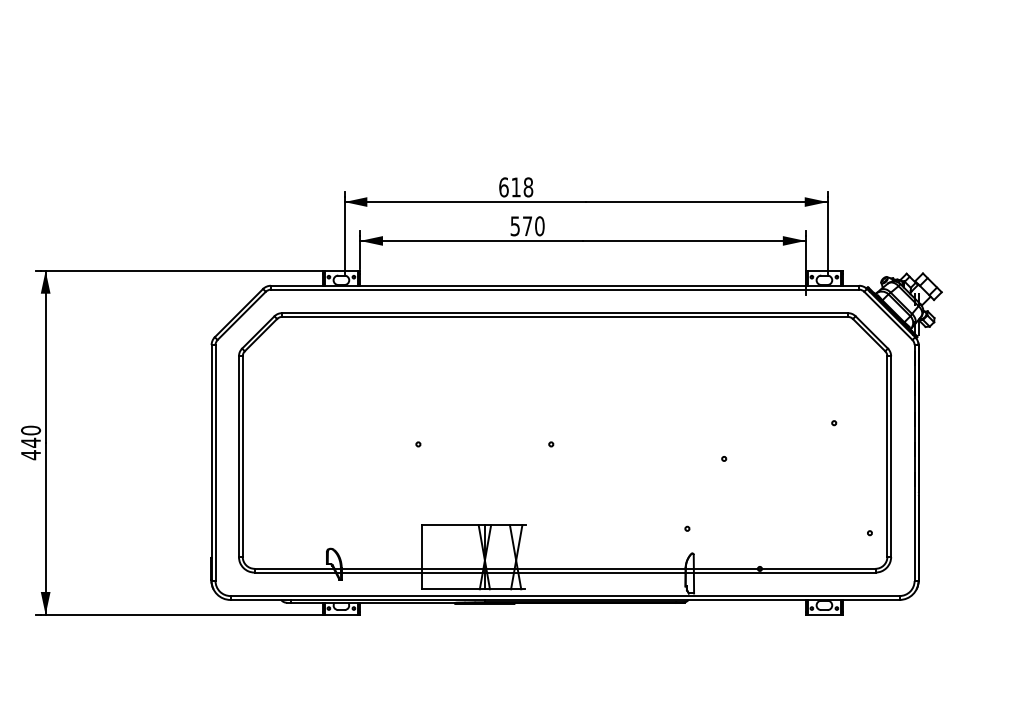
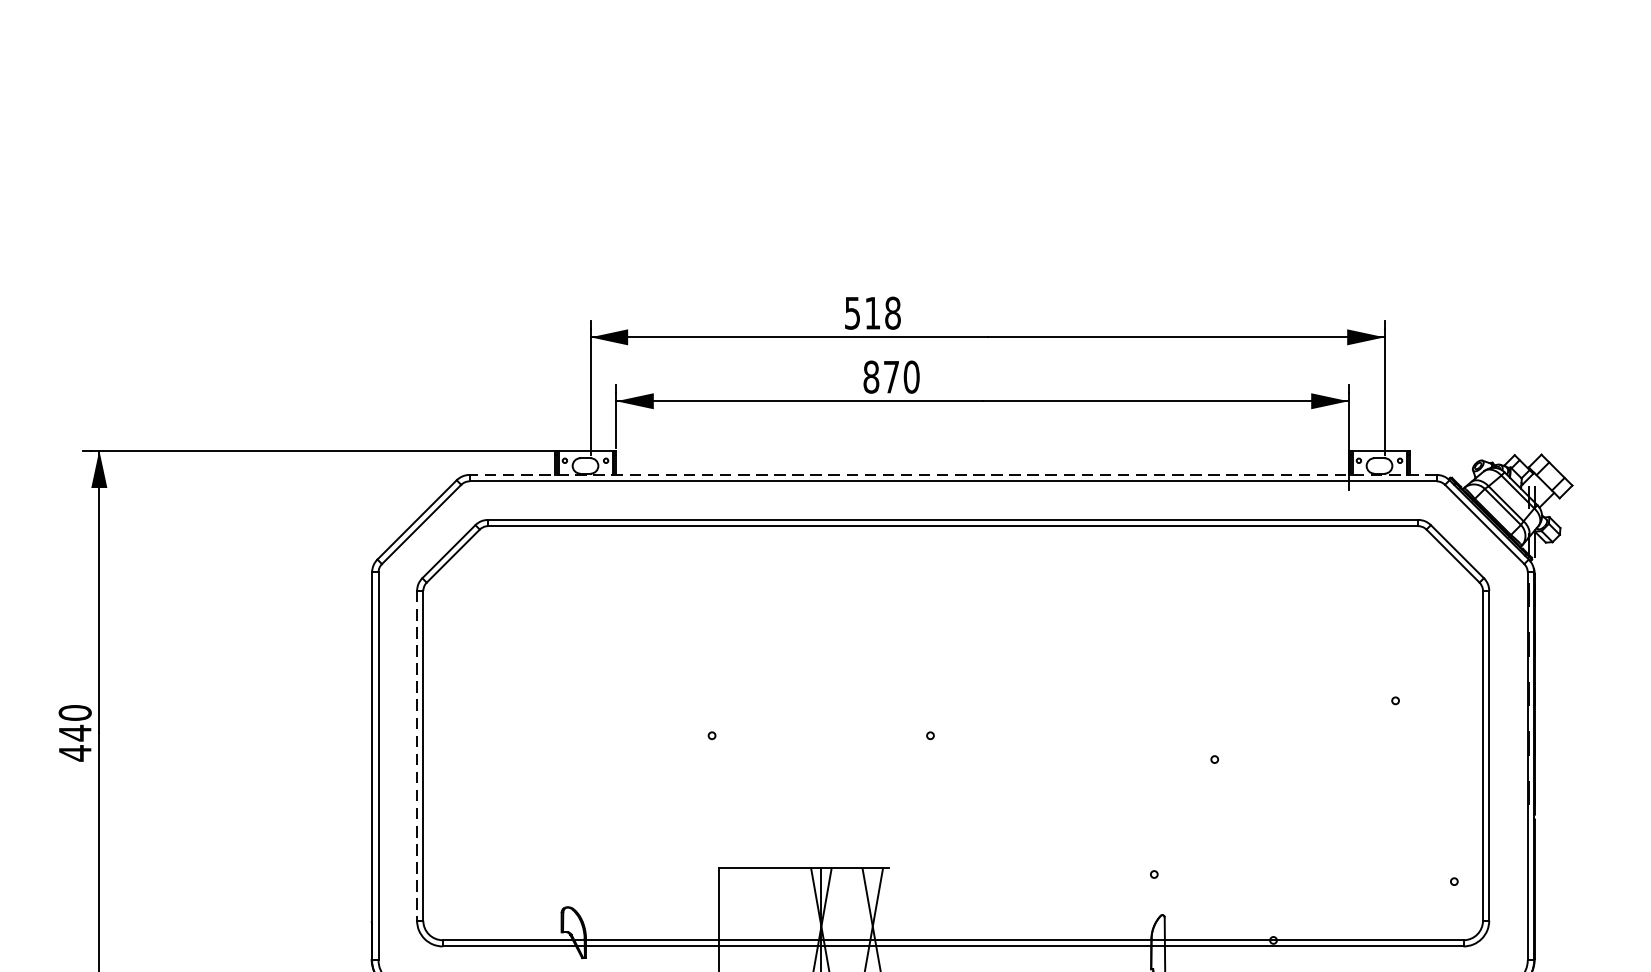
text: (503, 187) -> (851, 313), 618 -> 518
text: (515, 226) -> (871, 377), 570 -> 870
line: (564, 285) -> (952, 474), solid -> dashed
line: (238, 457) -> (416, 757), solid -> dashed

